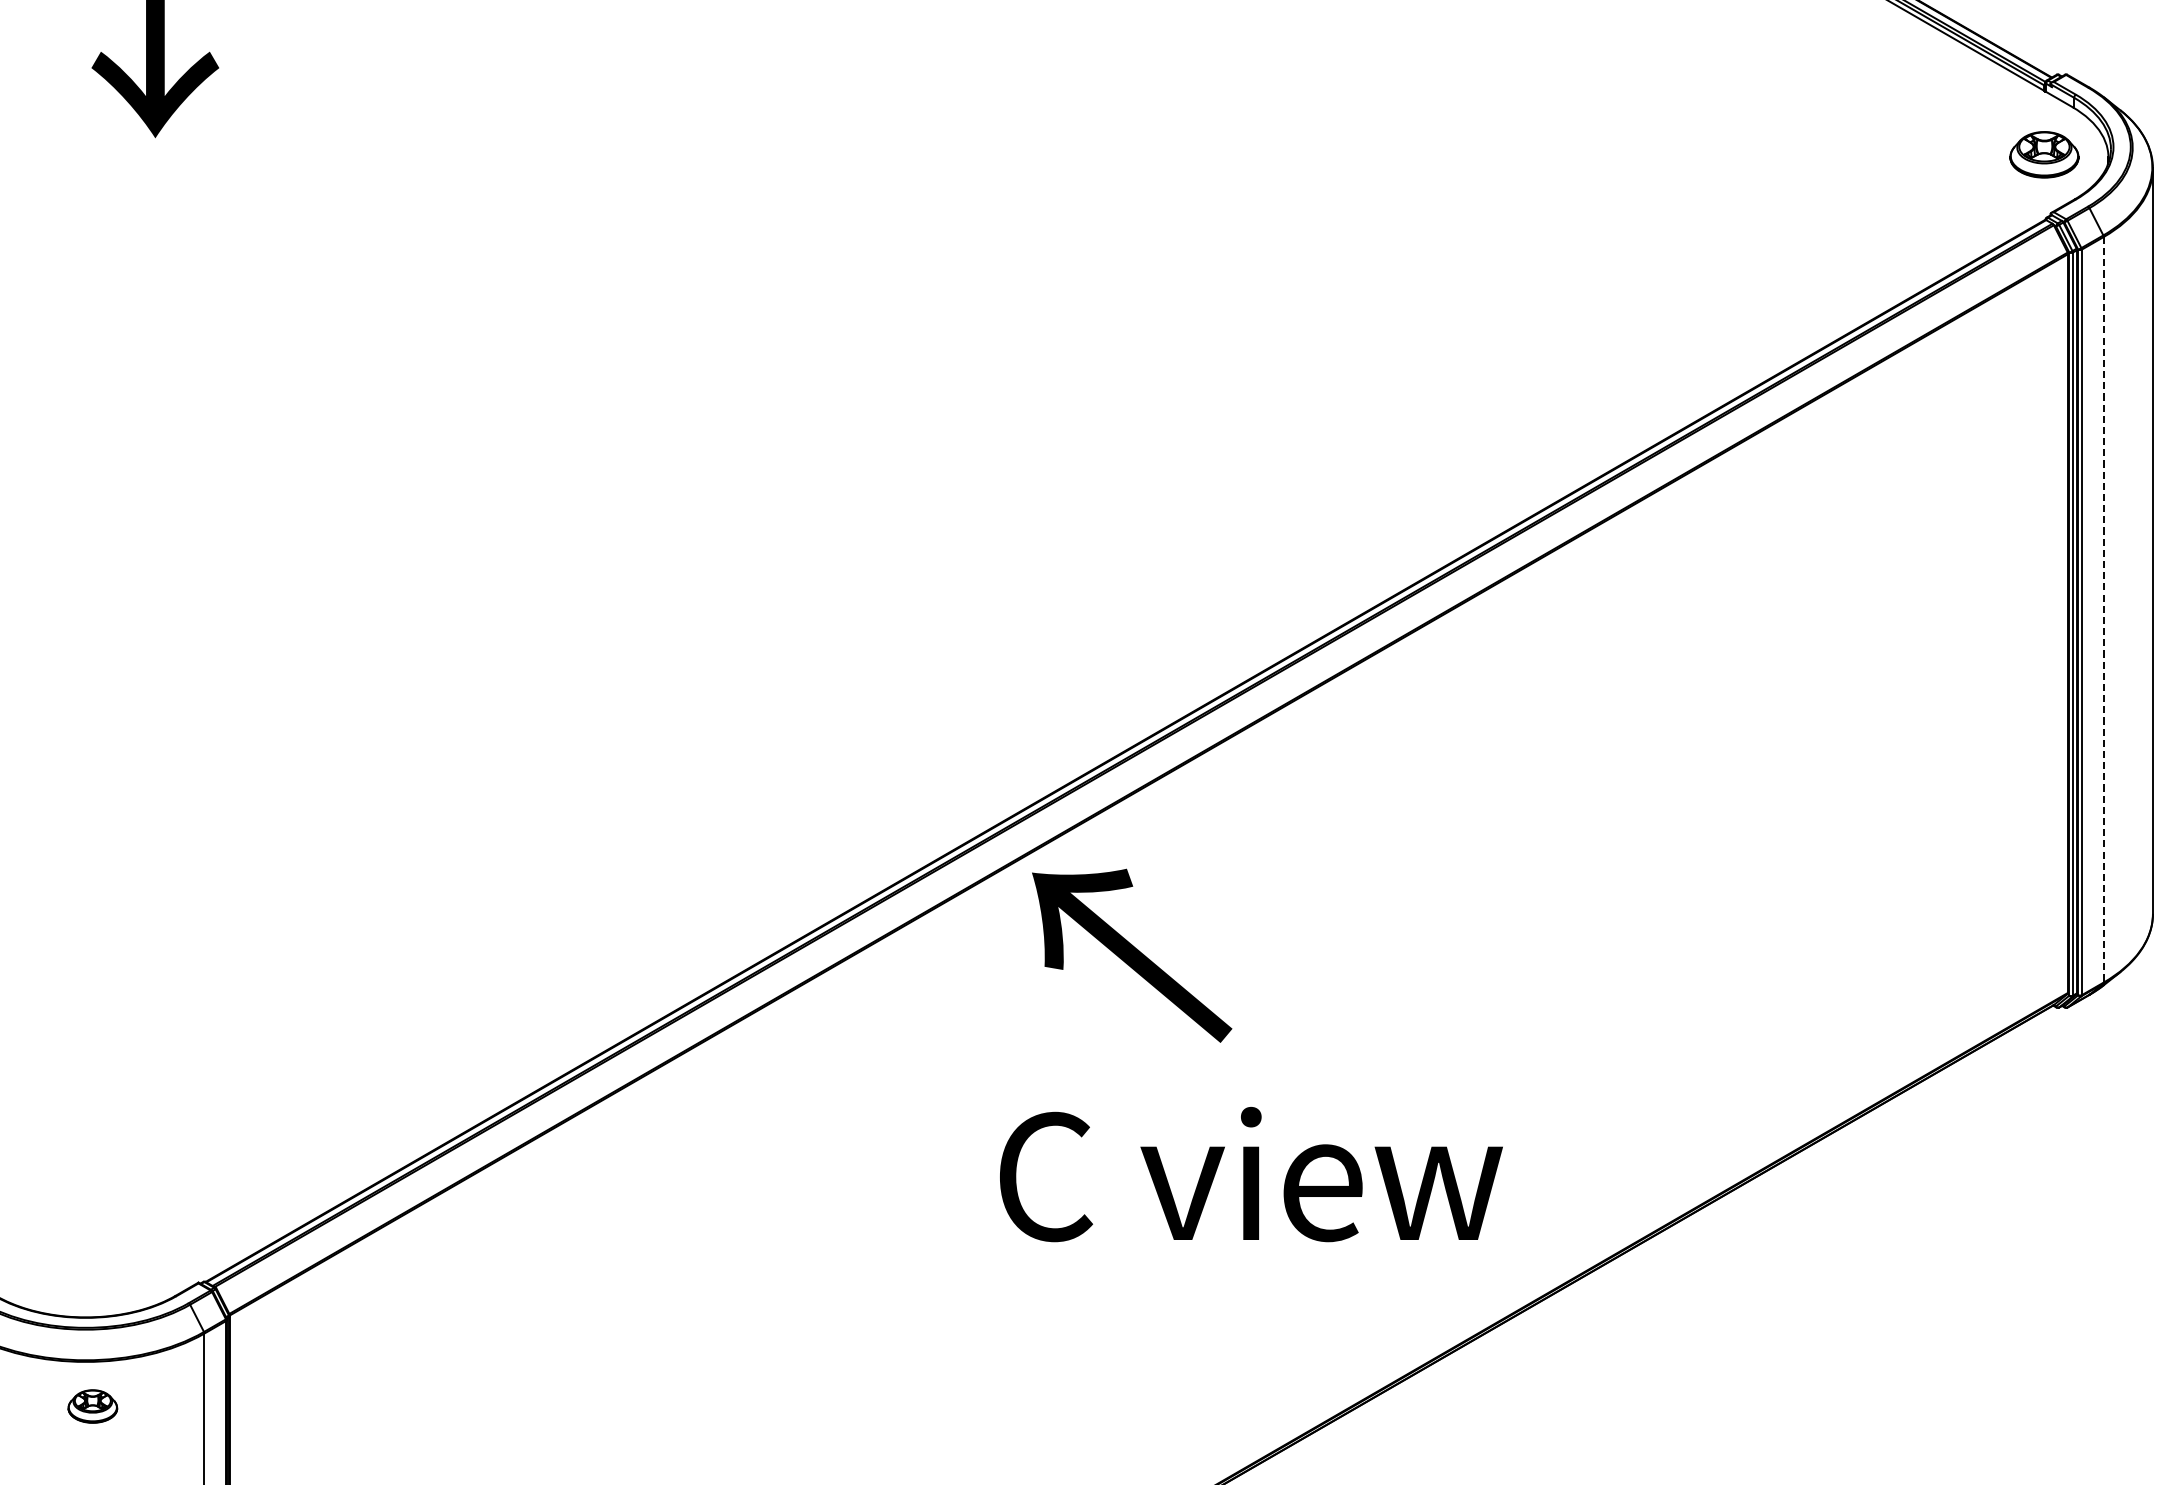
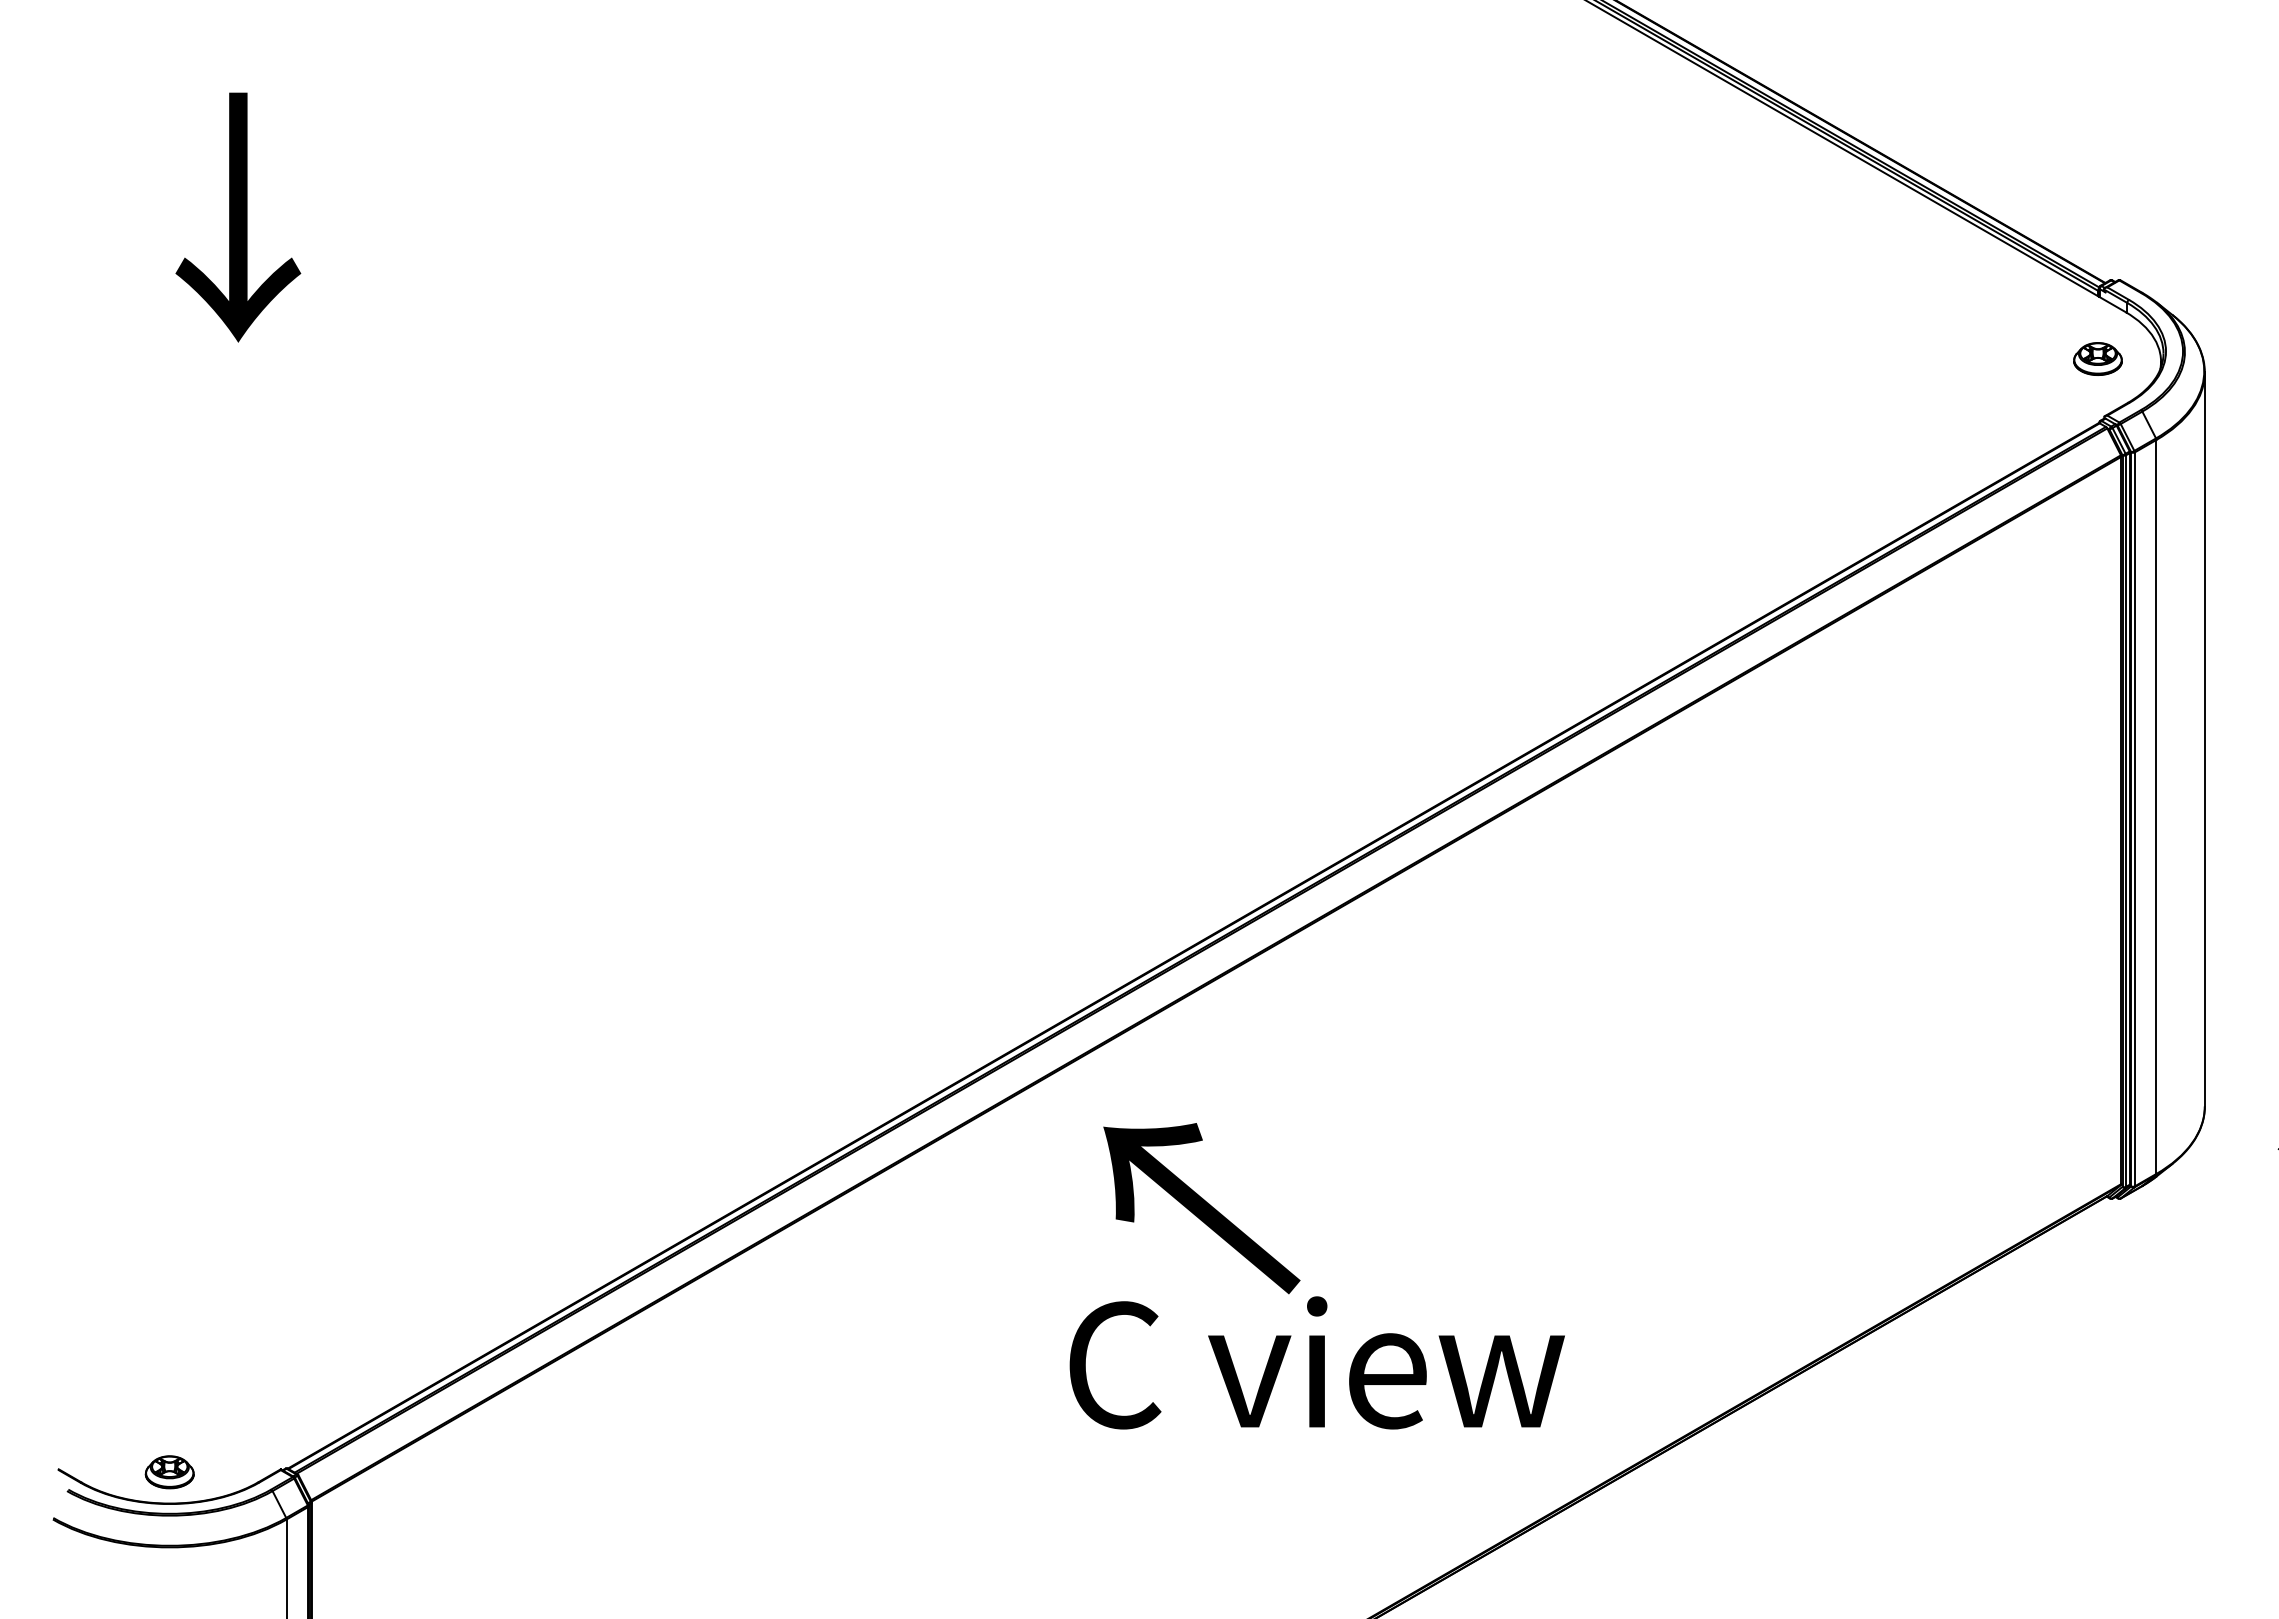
part: (2043, 154) -> (2097, 358), size x0.71
line: (2103, 609) -> (2156, 806), dashed -> solid
text: (1131, 955) -> (1201, 1208), moved
part: (92, 1406) -> (169, 1472), moved

